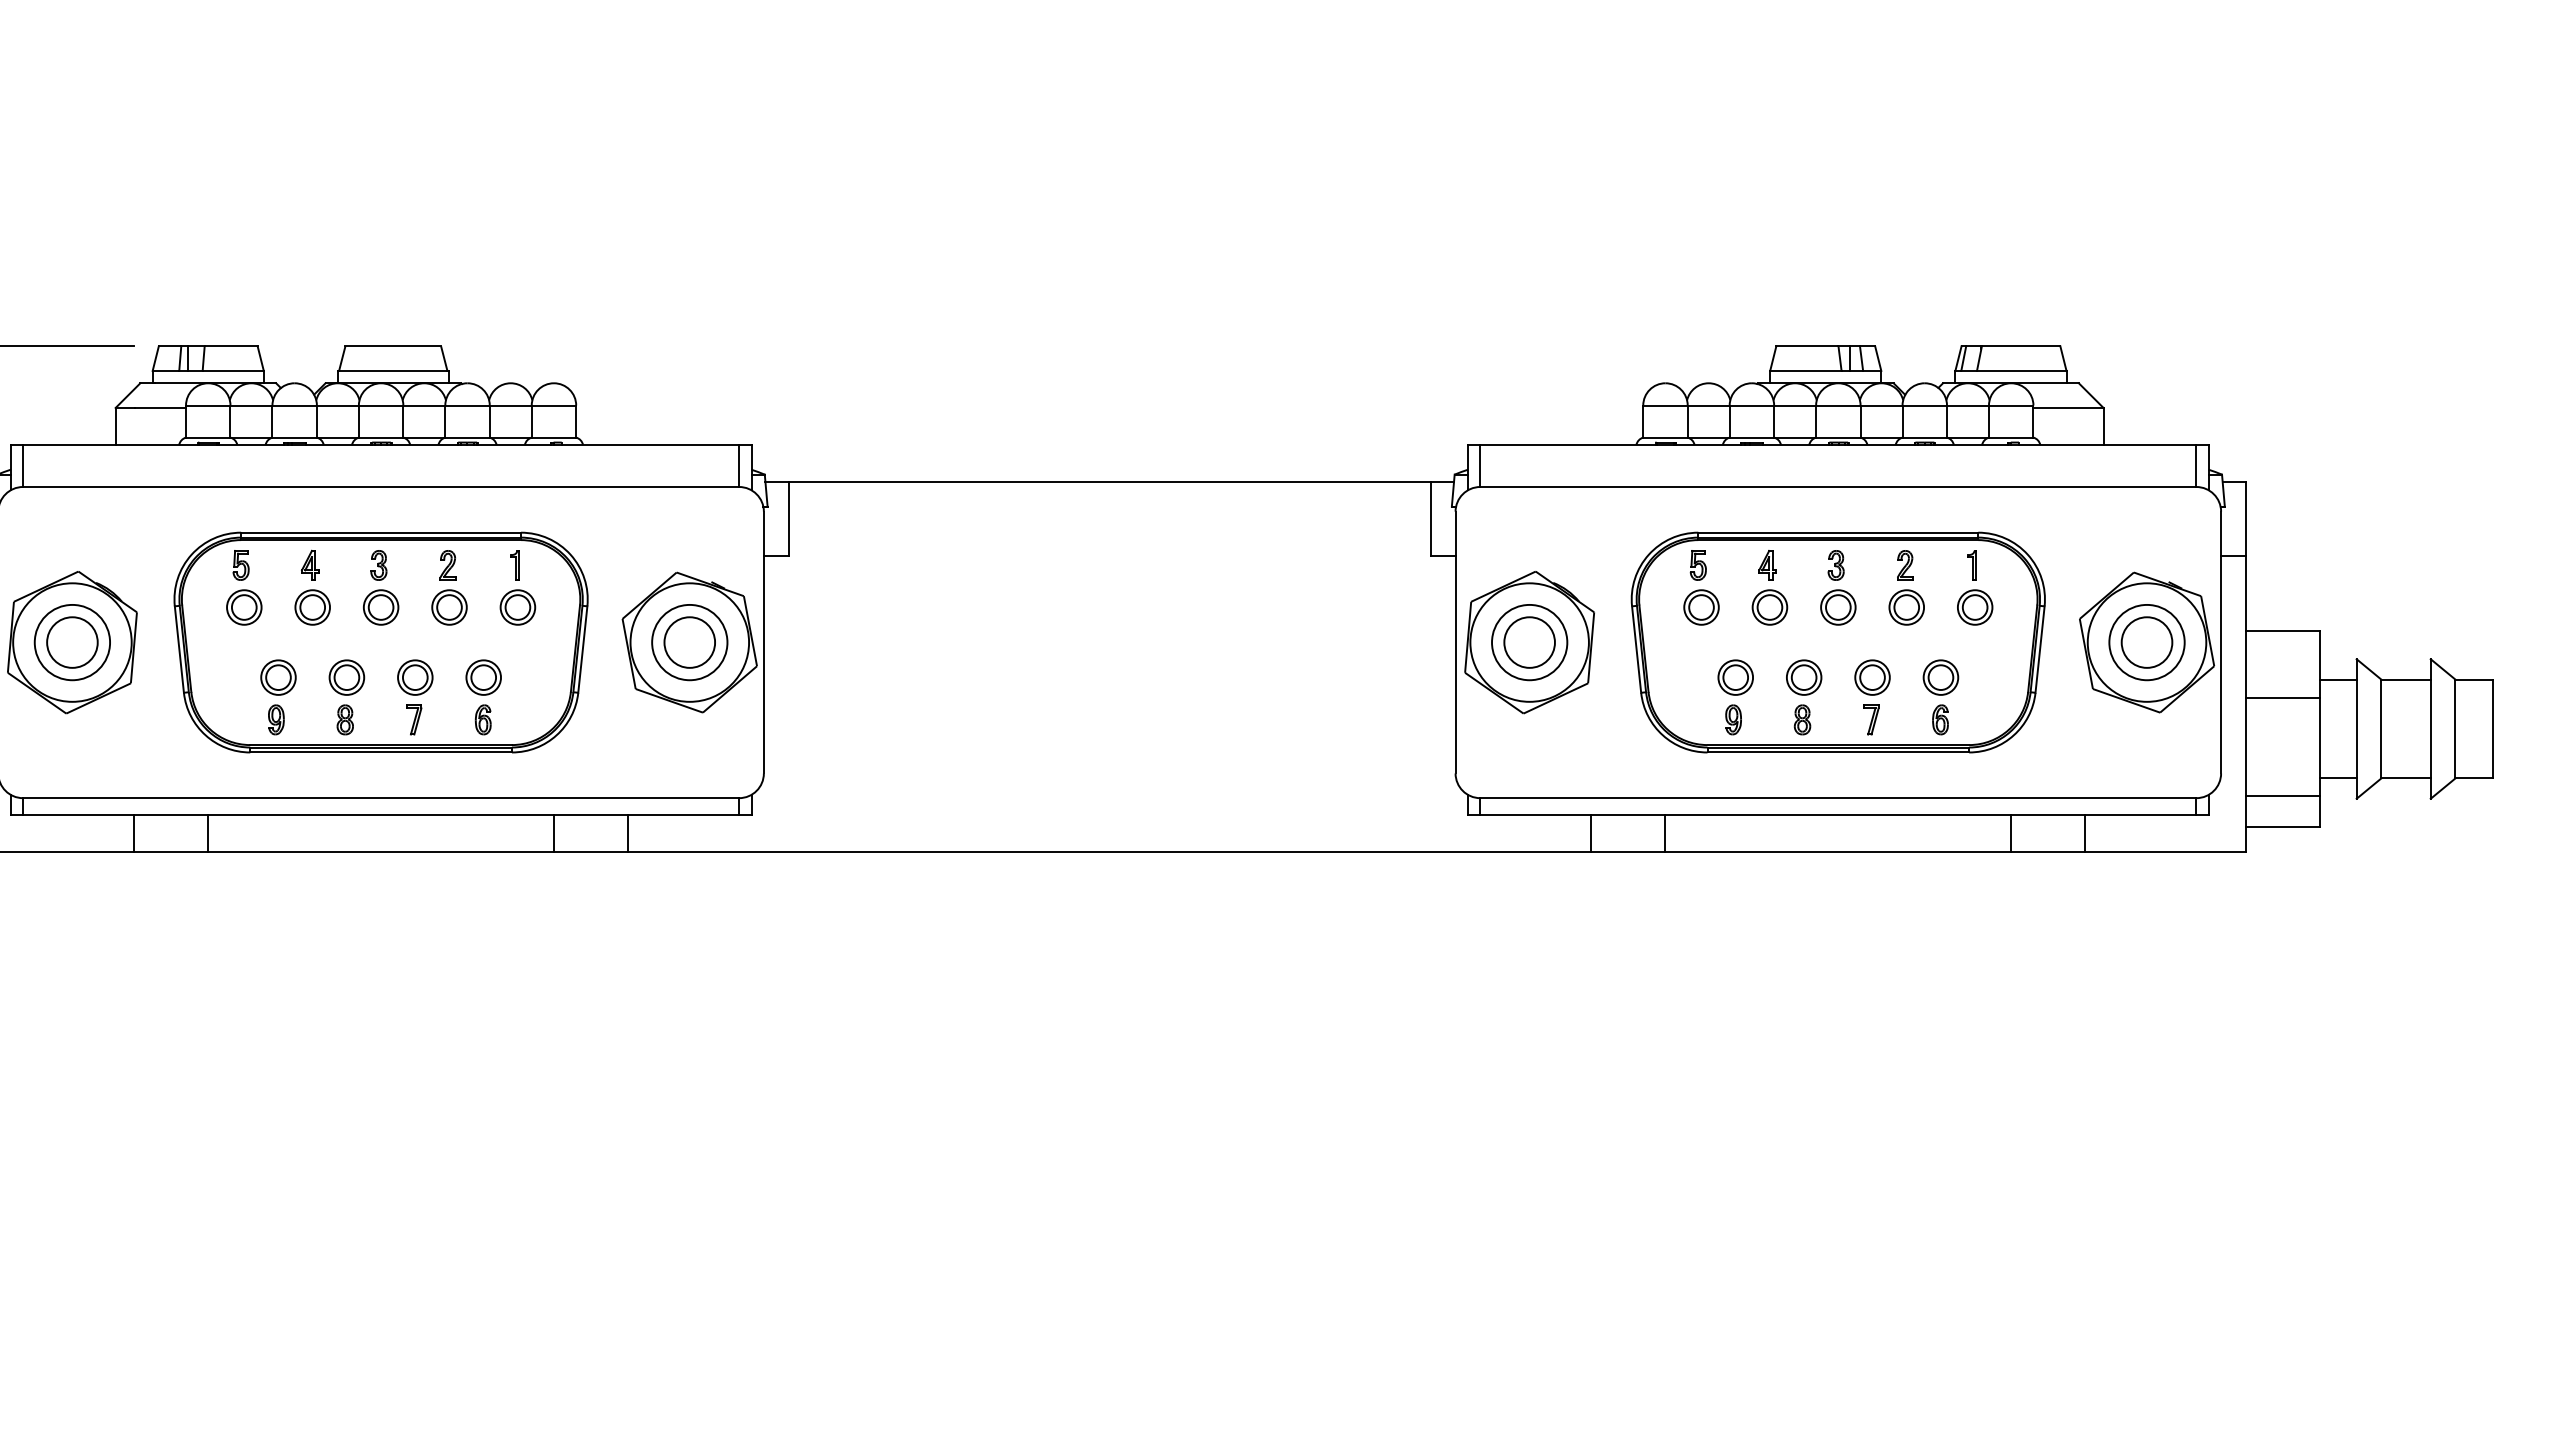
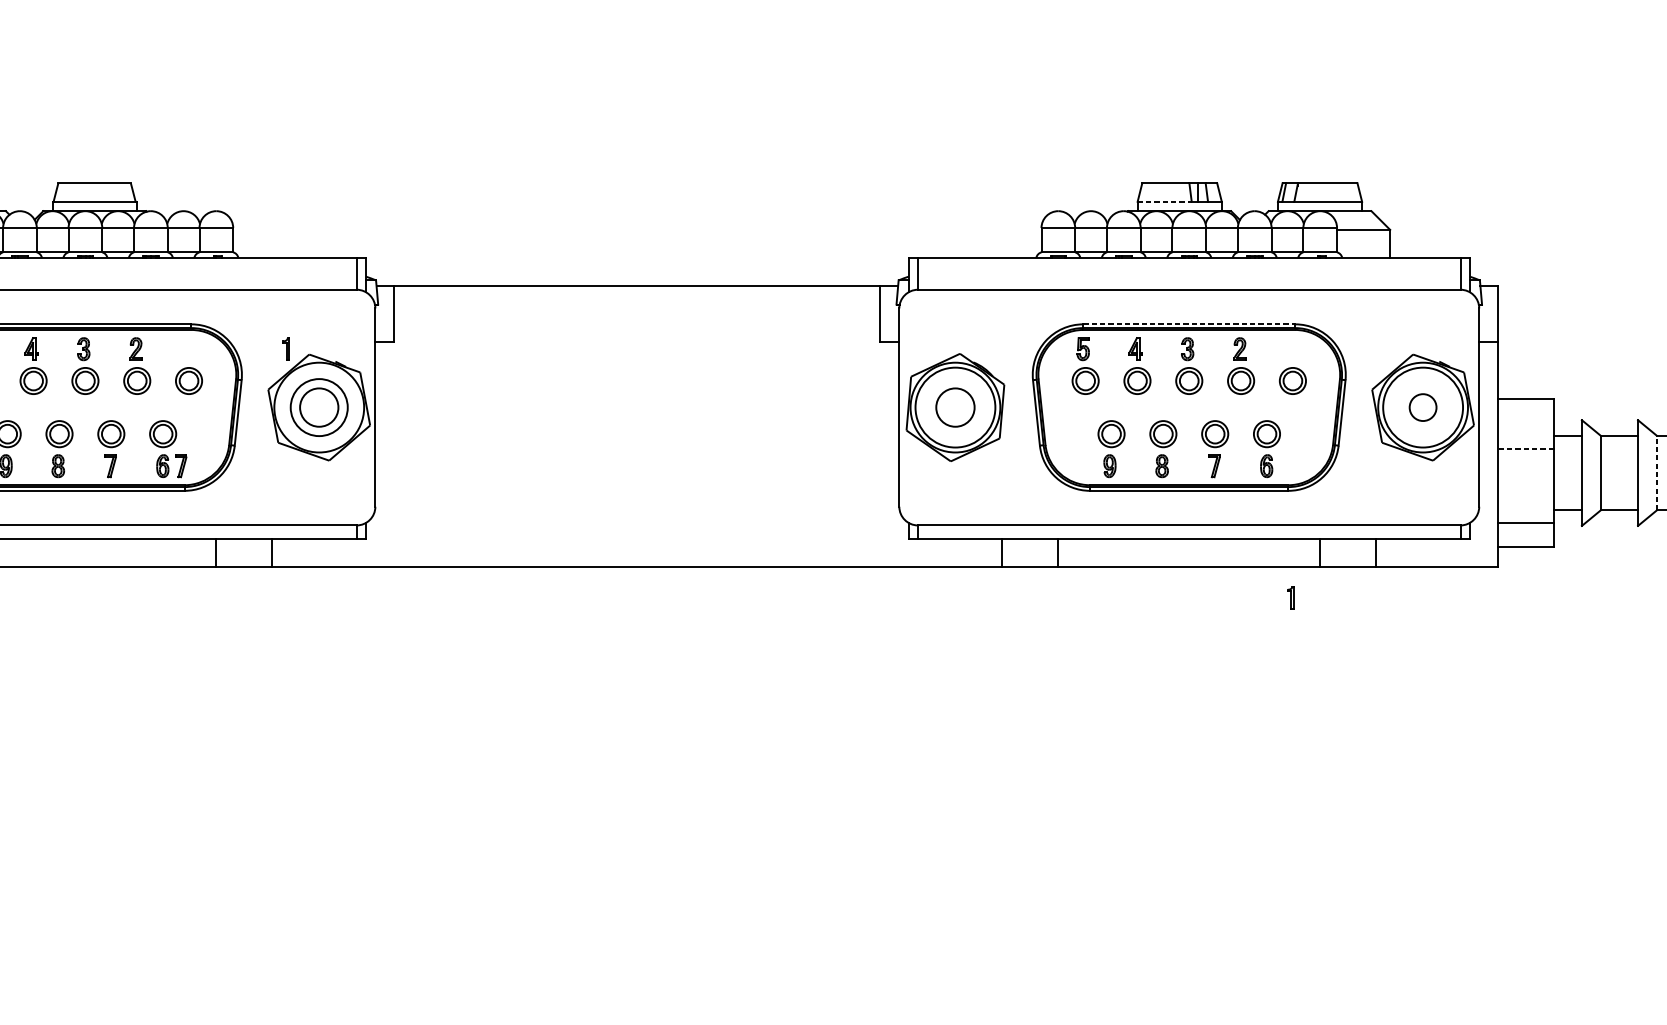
line: (1805, 370) -> (1164, 201), solid -> dashed
line: (1838, 532) -> (1189, 324), solid -> dashed
part: (514, 565) -> (285, 349), moved
part: (1971, 565) -> (1290, 597), moved
circle: (1529, 642) -> (955, 407), size x1.4
circle: (2146, 642) -> (1422, 407), size x0.7
circle: (2146, 642) -> (1422, 407), size x1.4
line: (2282, 697) -> (1525, 449), solid -> dashed
part: (507, 719) -> (181, 465), added
line: (2455, 728) -> (1656, 472), solid -> dashed

